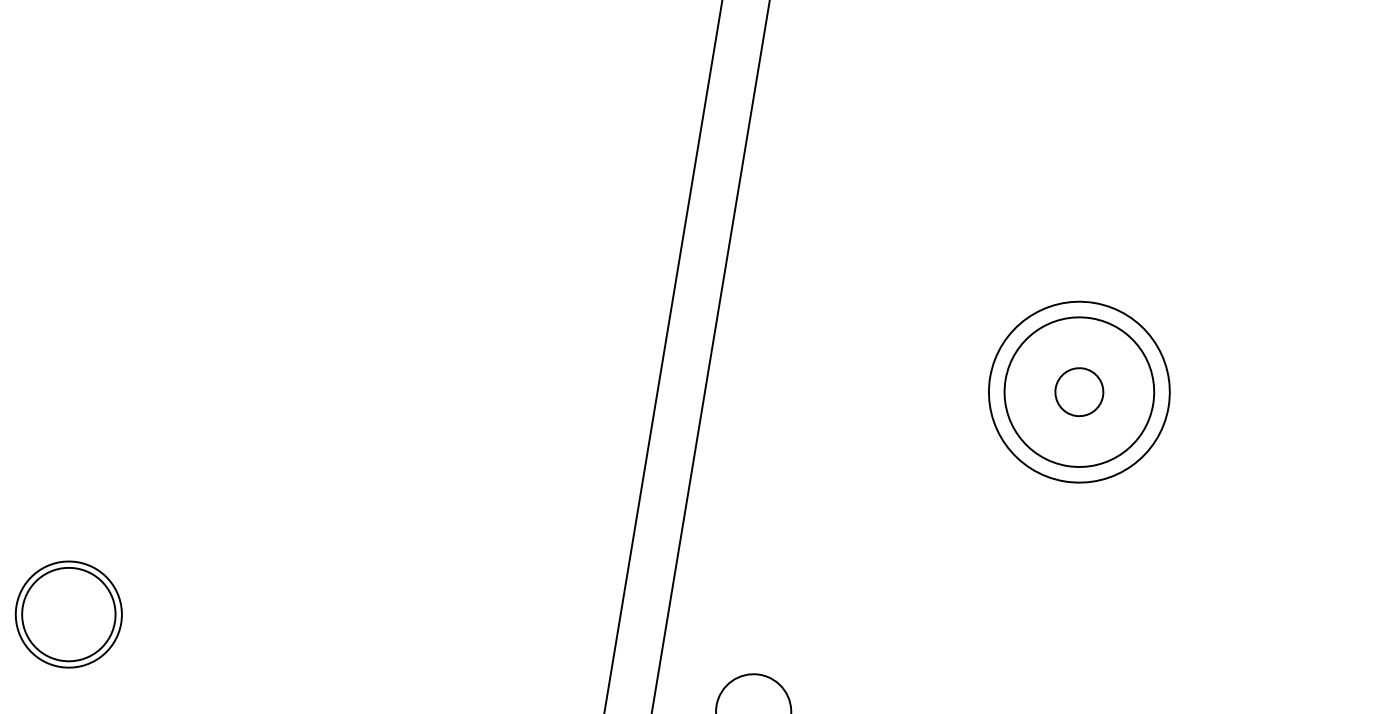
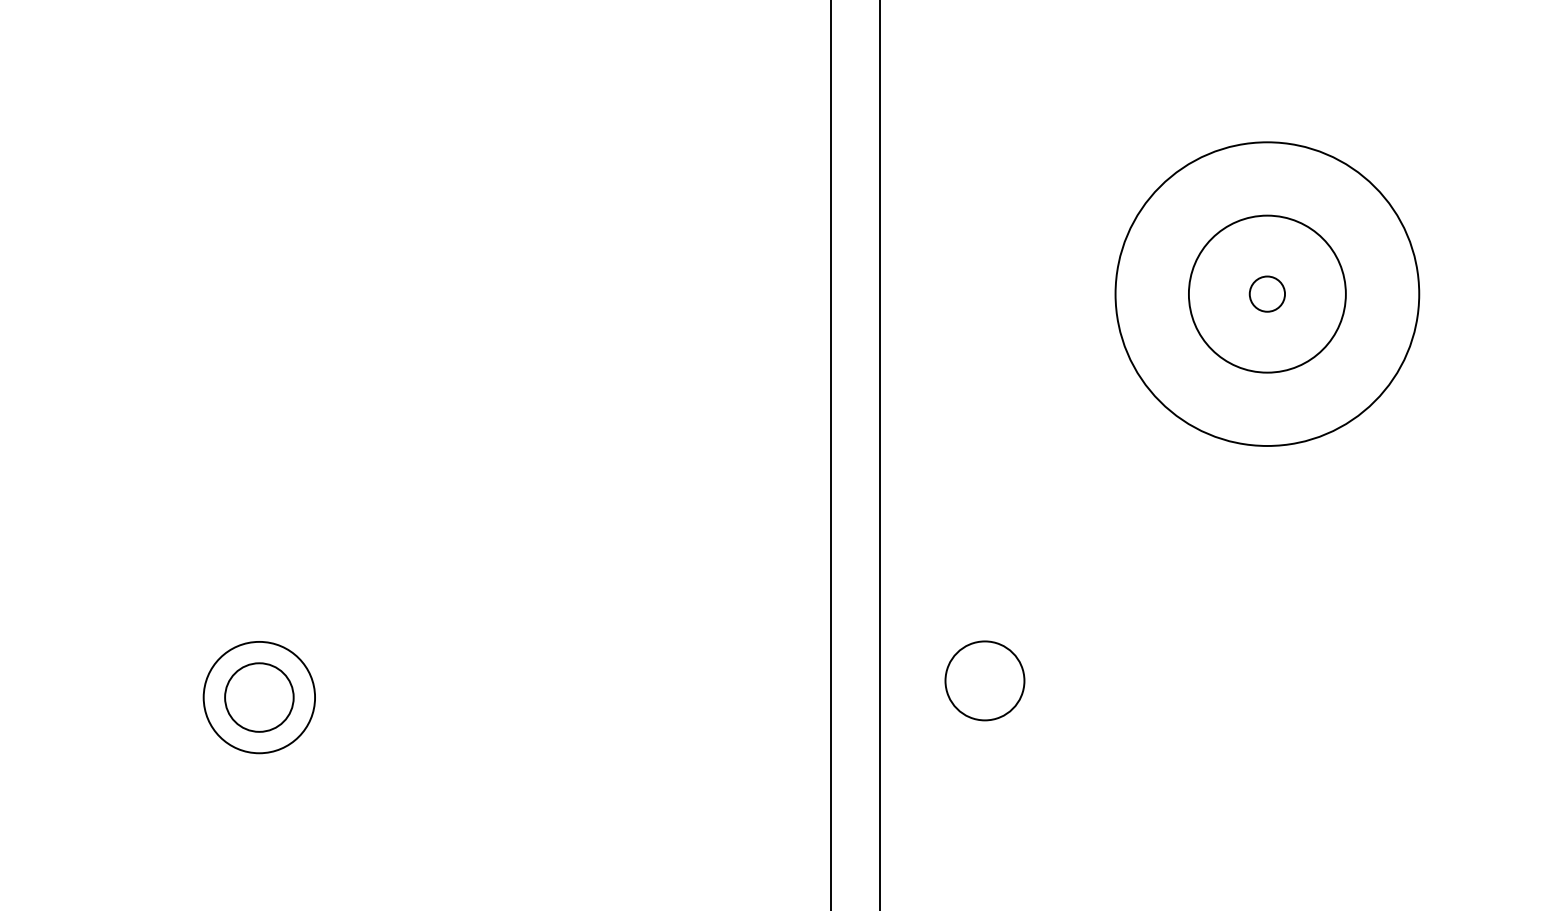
circle: (1079, 391) -> (1267, 293), size x0.7
circle: (1079, 392) -> (1267, 294), size x1.6
circle: (68, 614) -> (259, 697), size x0.7

